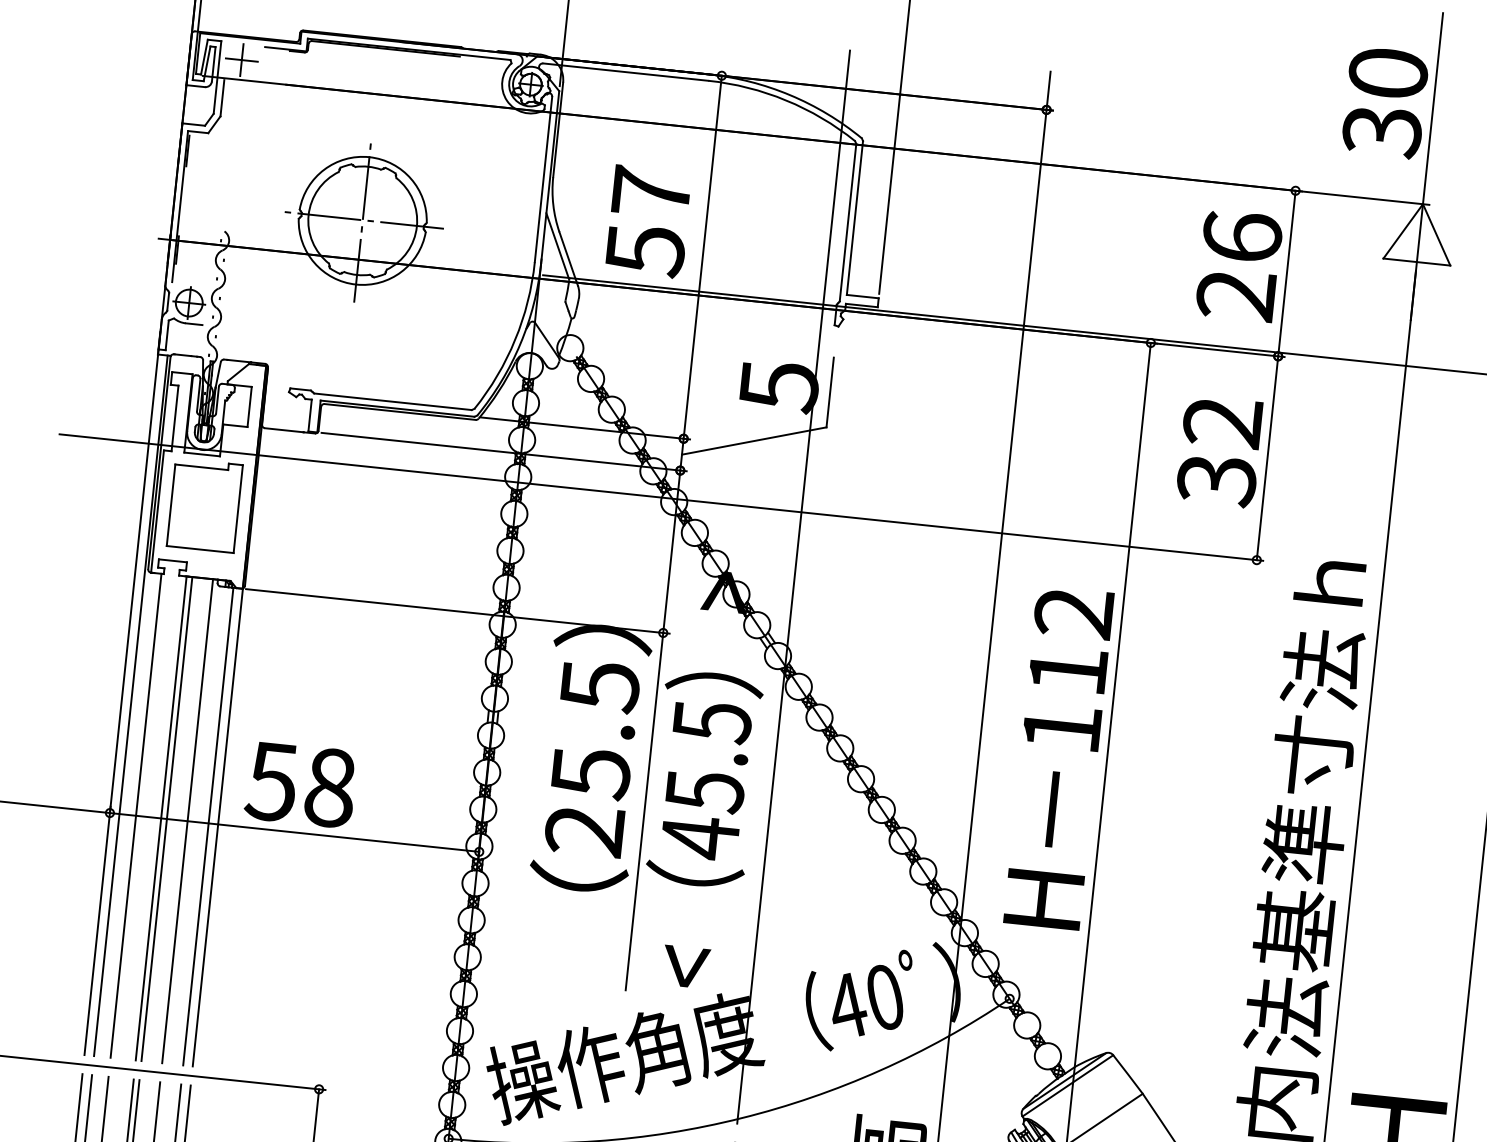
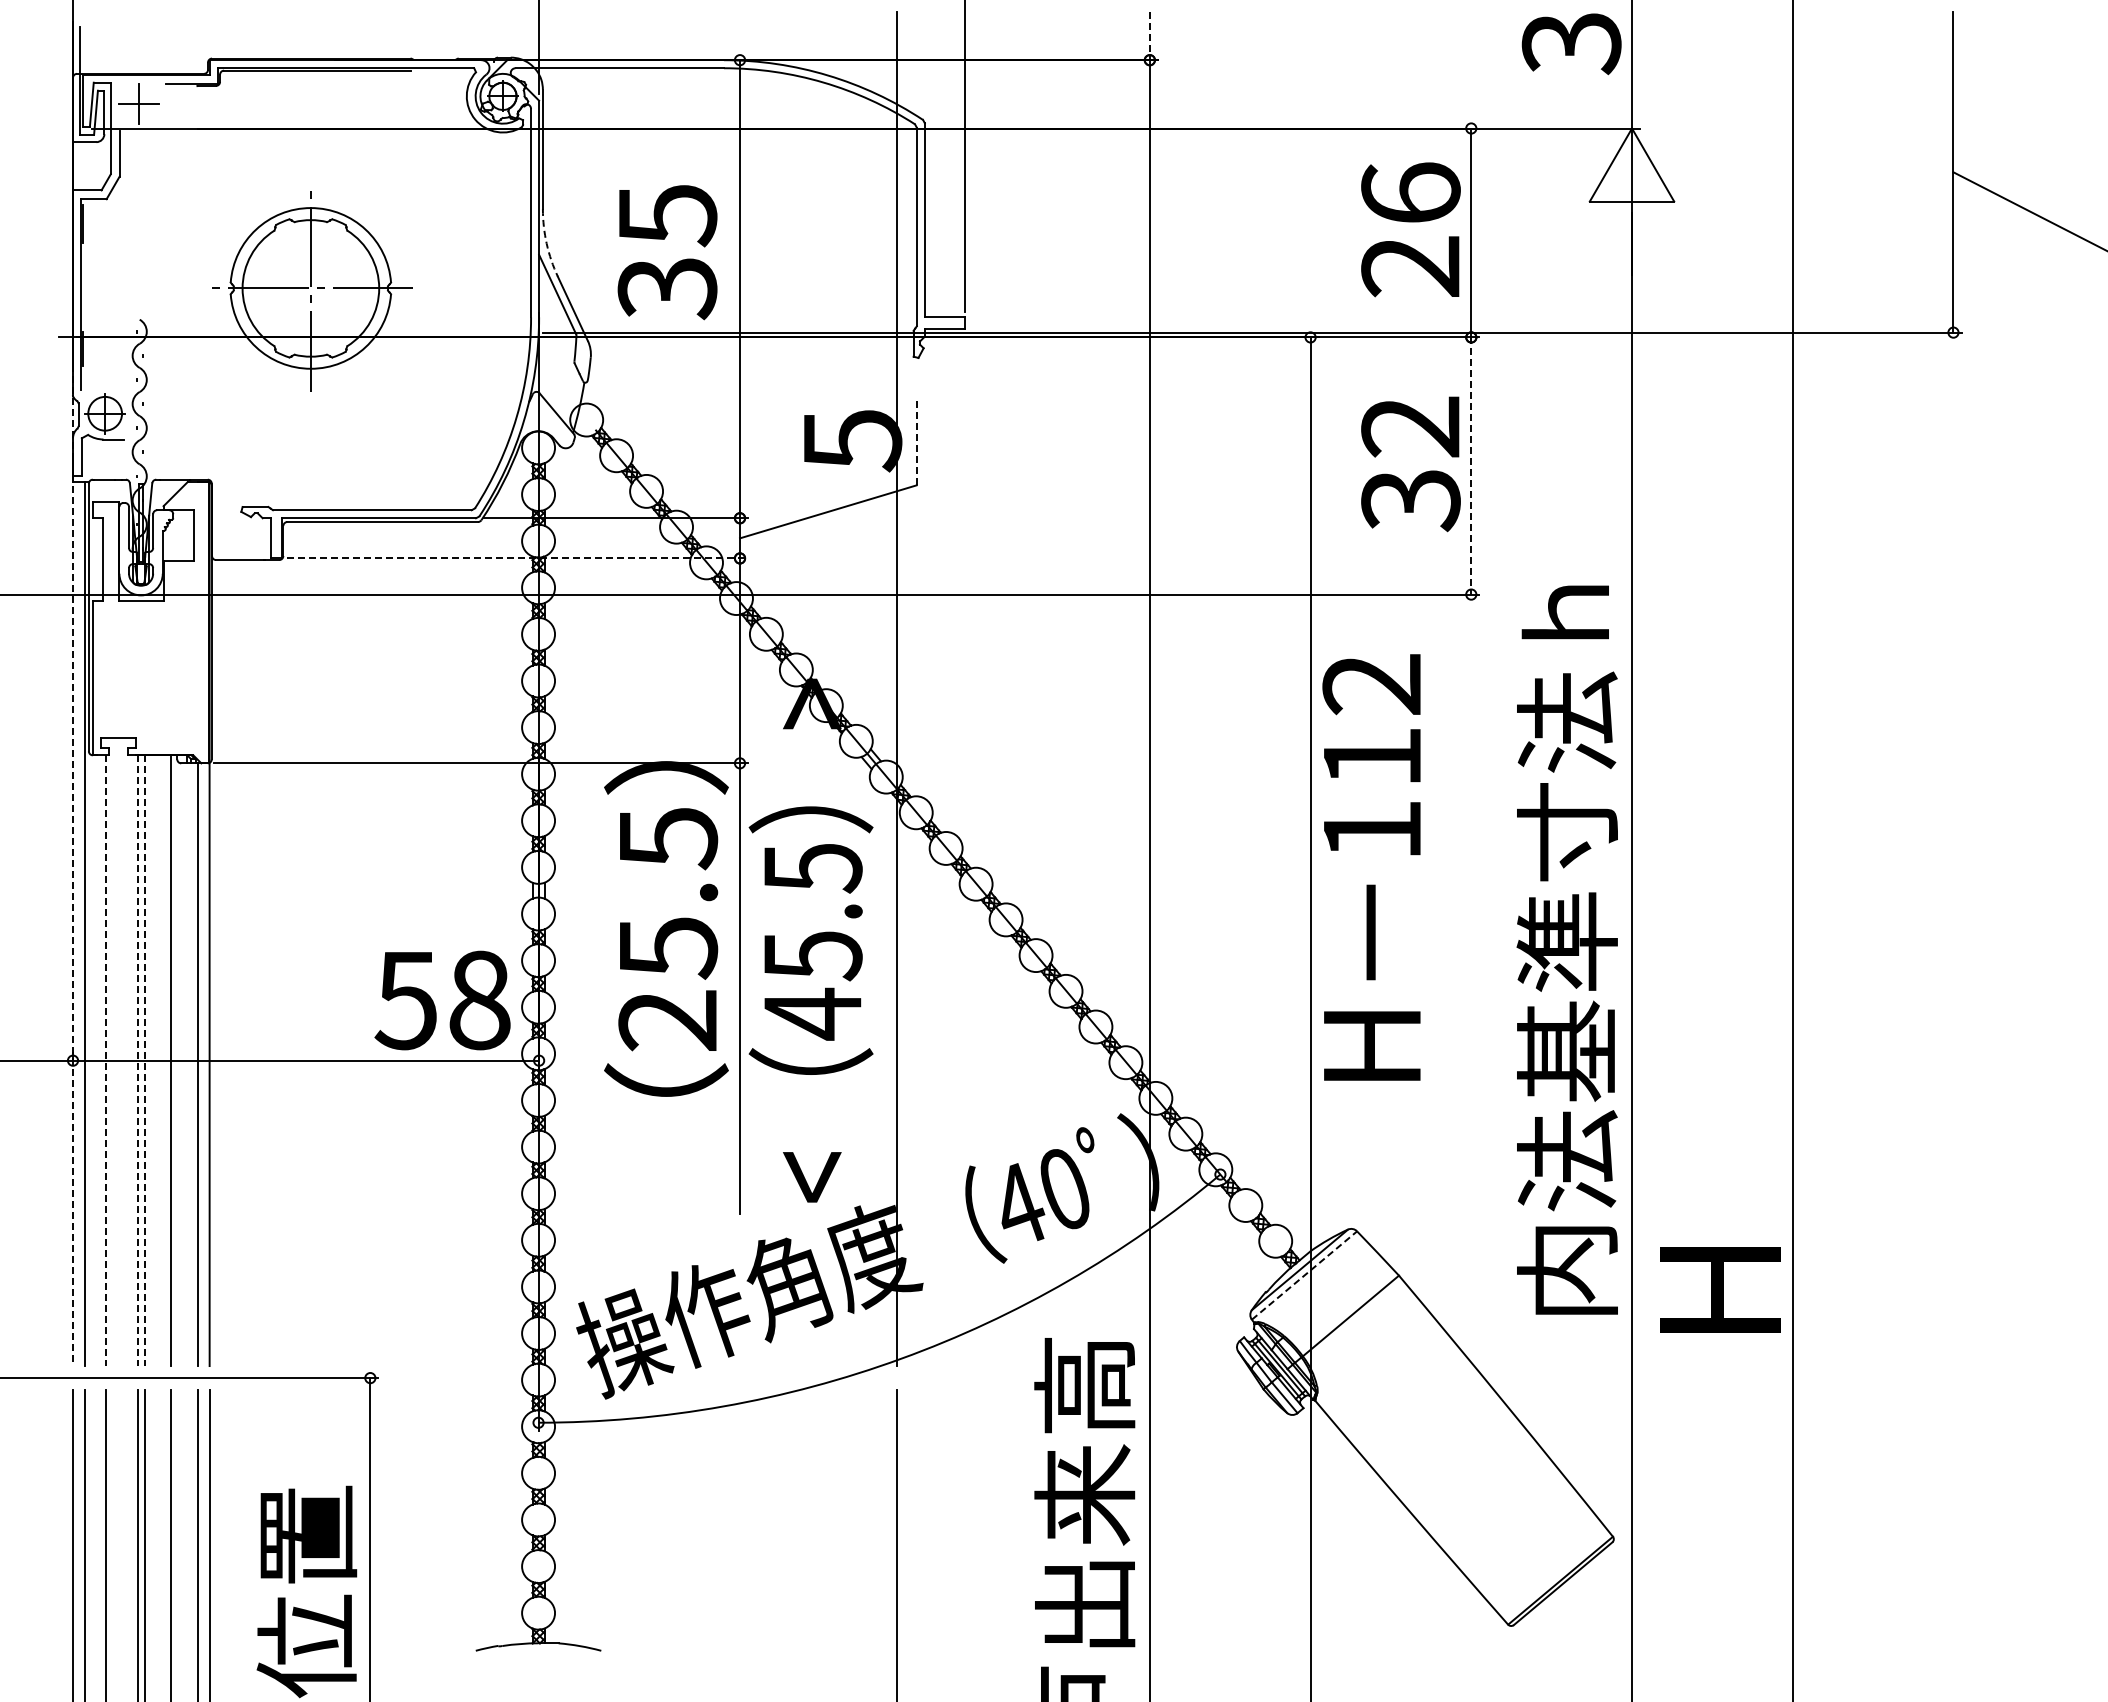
line: (1048, 91) -> (1149, 36), solid -> dashed
arc: (553, 204) -> (546, 243), solid -> dashed
text: (648, 222) -> (667, 252), 57 -> 35
line: (829, 392) -> (916, 441), solid -> dashed
line: (504, 452) -> (518, 558), solid -> dashed
line: (1267, 458) -> (1471, 466), solid -> dashed
part: (204, 505) -> (150, 664), removed
line: (127, 645) -> (73, 849), solid -> dashed
text: (1058, 757) -> (1371, 867), moved
text: (300, 784) -> (442, 1000), moved
line: (135, 816) -> (105, 1061), solid -> dashed
line: (160, 819) -> (137, 1061), solid -> dashed
line: (166, 819) -> (144, 1061), solid -> dashed
line: (1067, 1085) -> (1304, 1275), solid -> dashed

